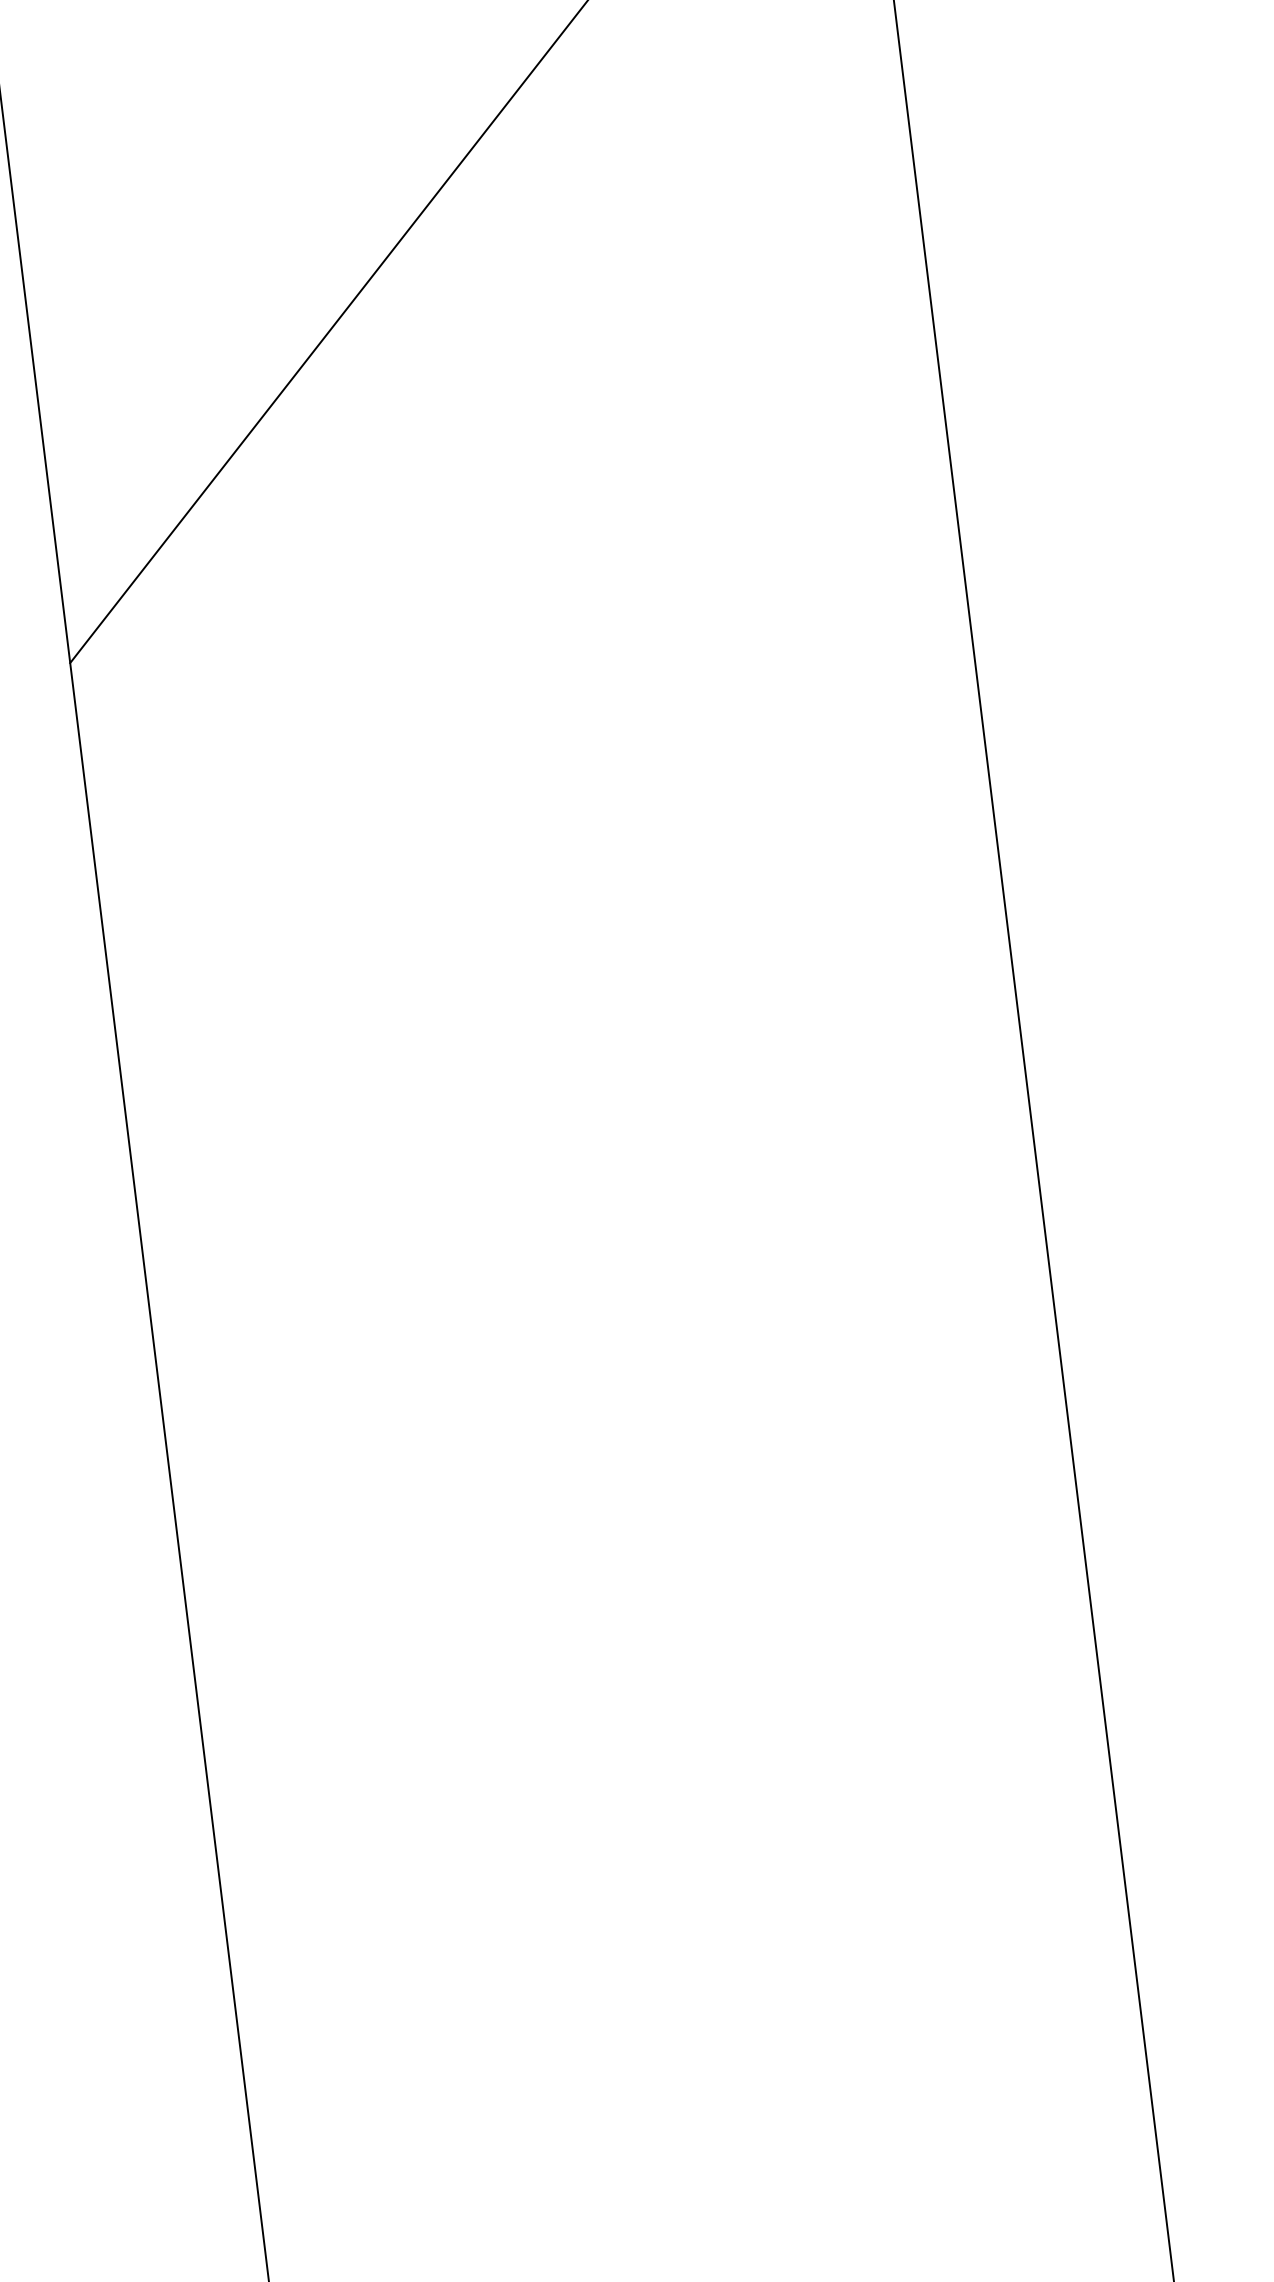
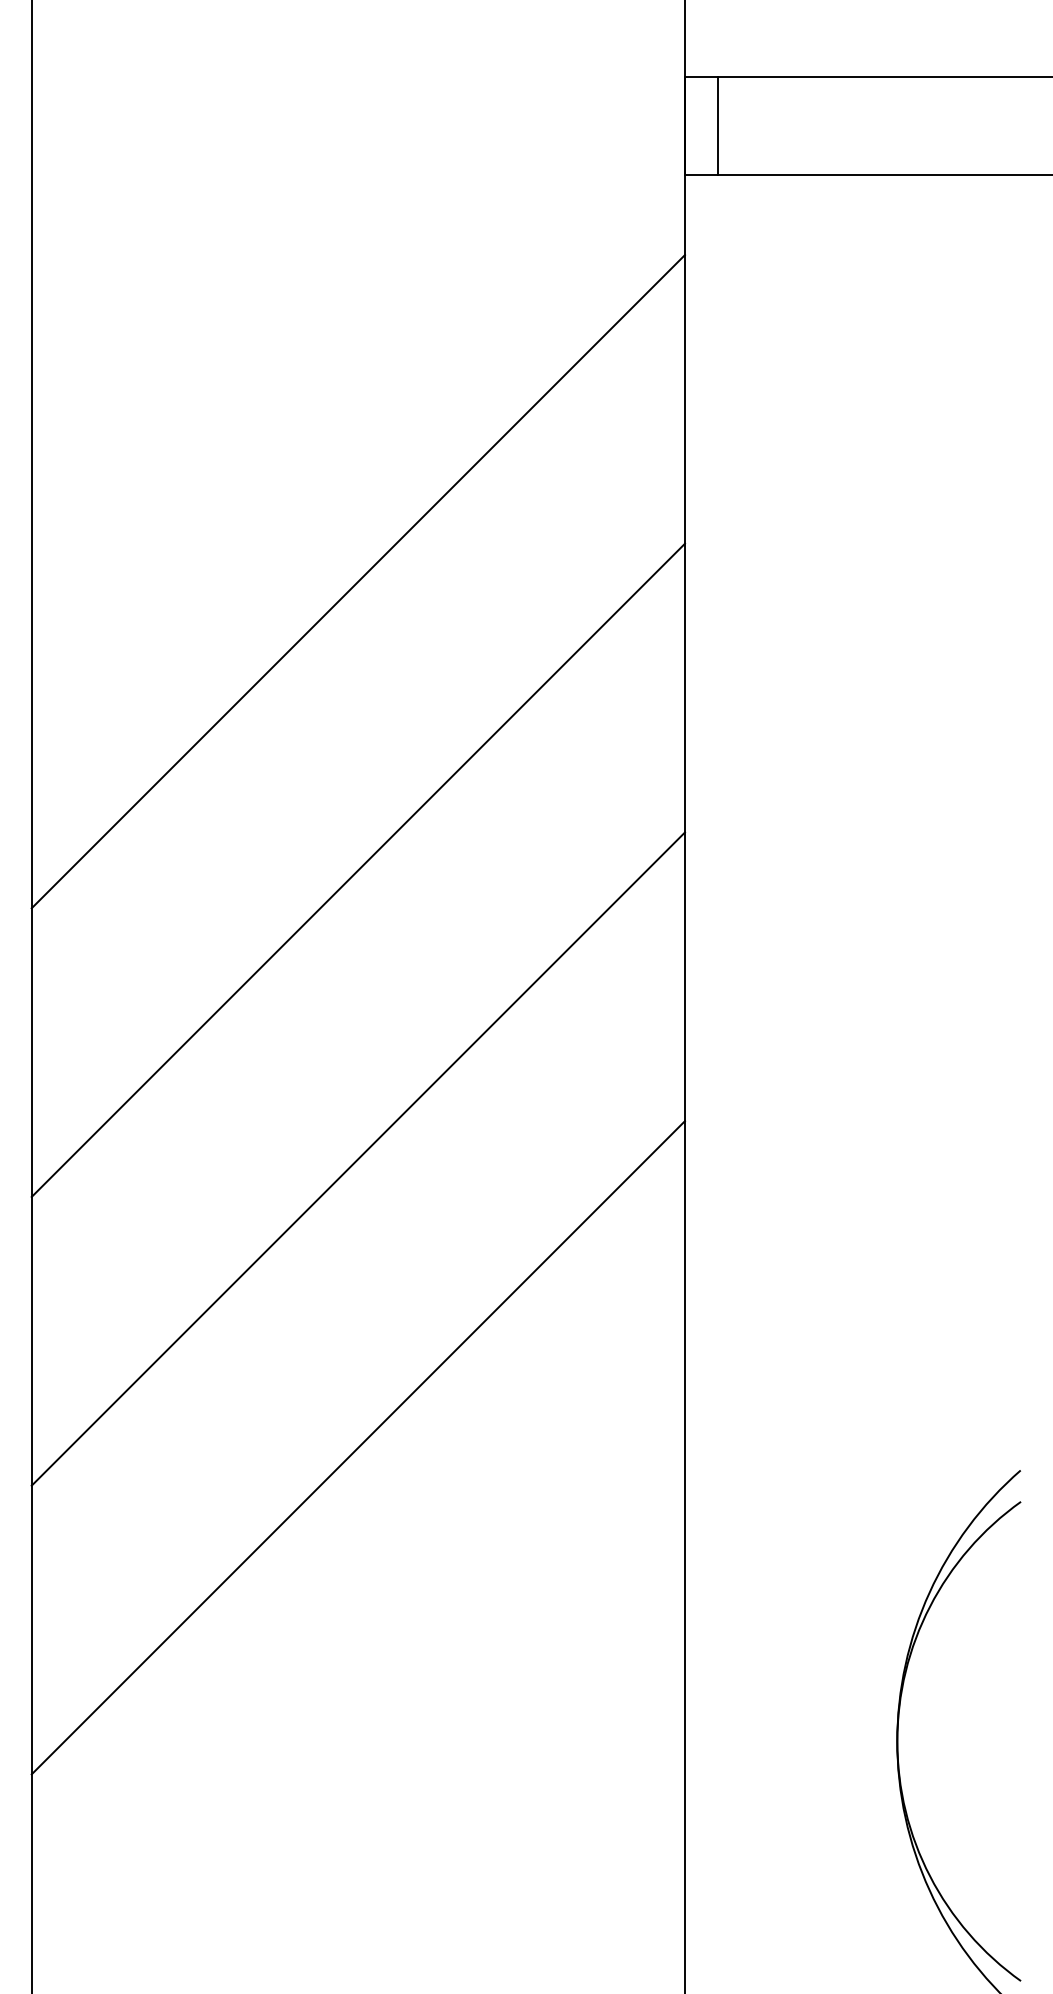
line: (508, 555) -> (357, 869), added
line: (556, 949) -> (357, 1158), added
line: (605, 1344) -> (357, 1447), added

